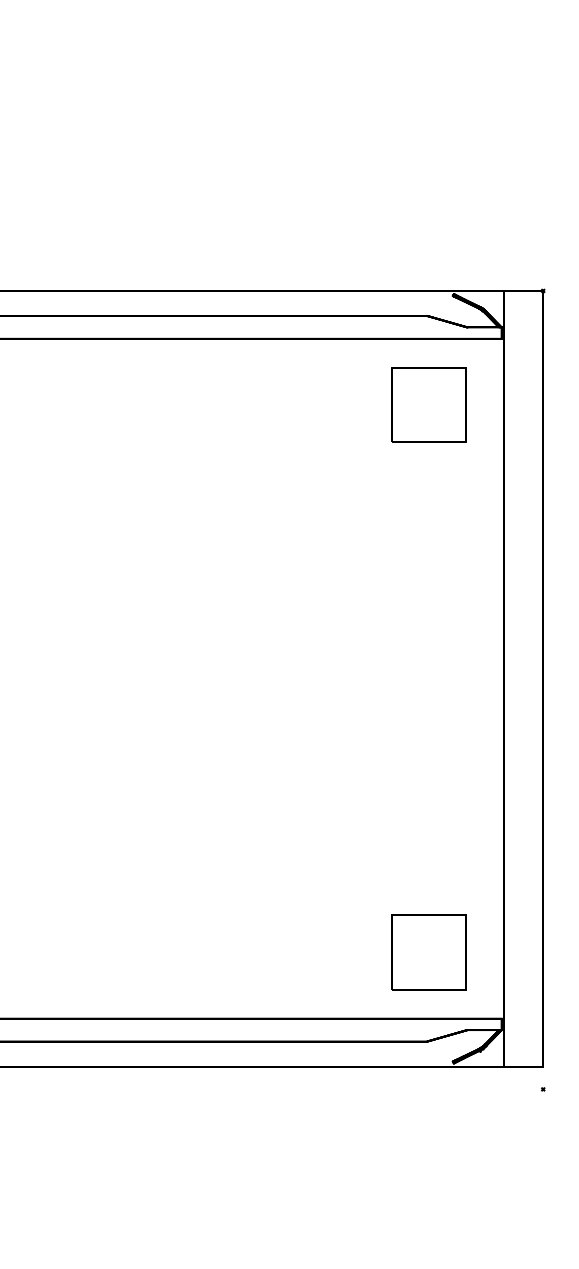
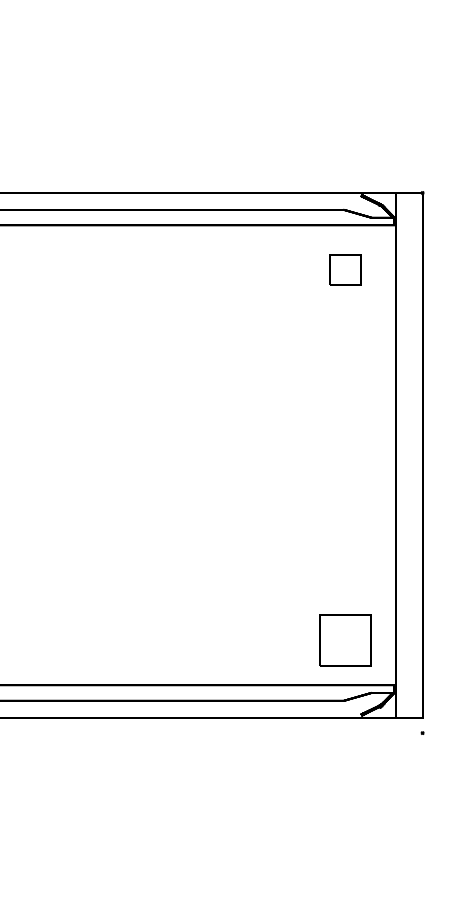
part: (429, 404) -> (345, 269), size x0.6

